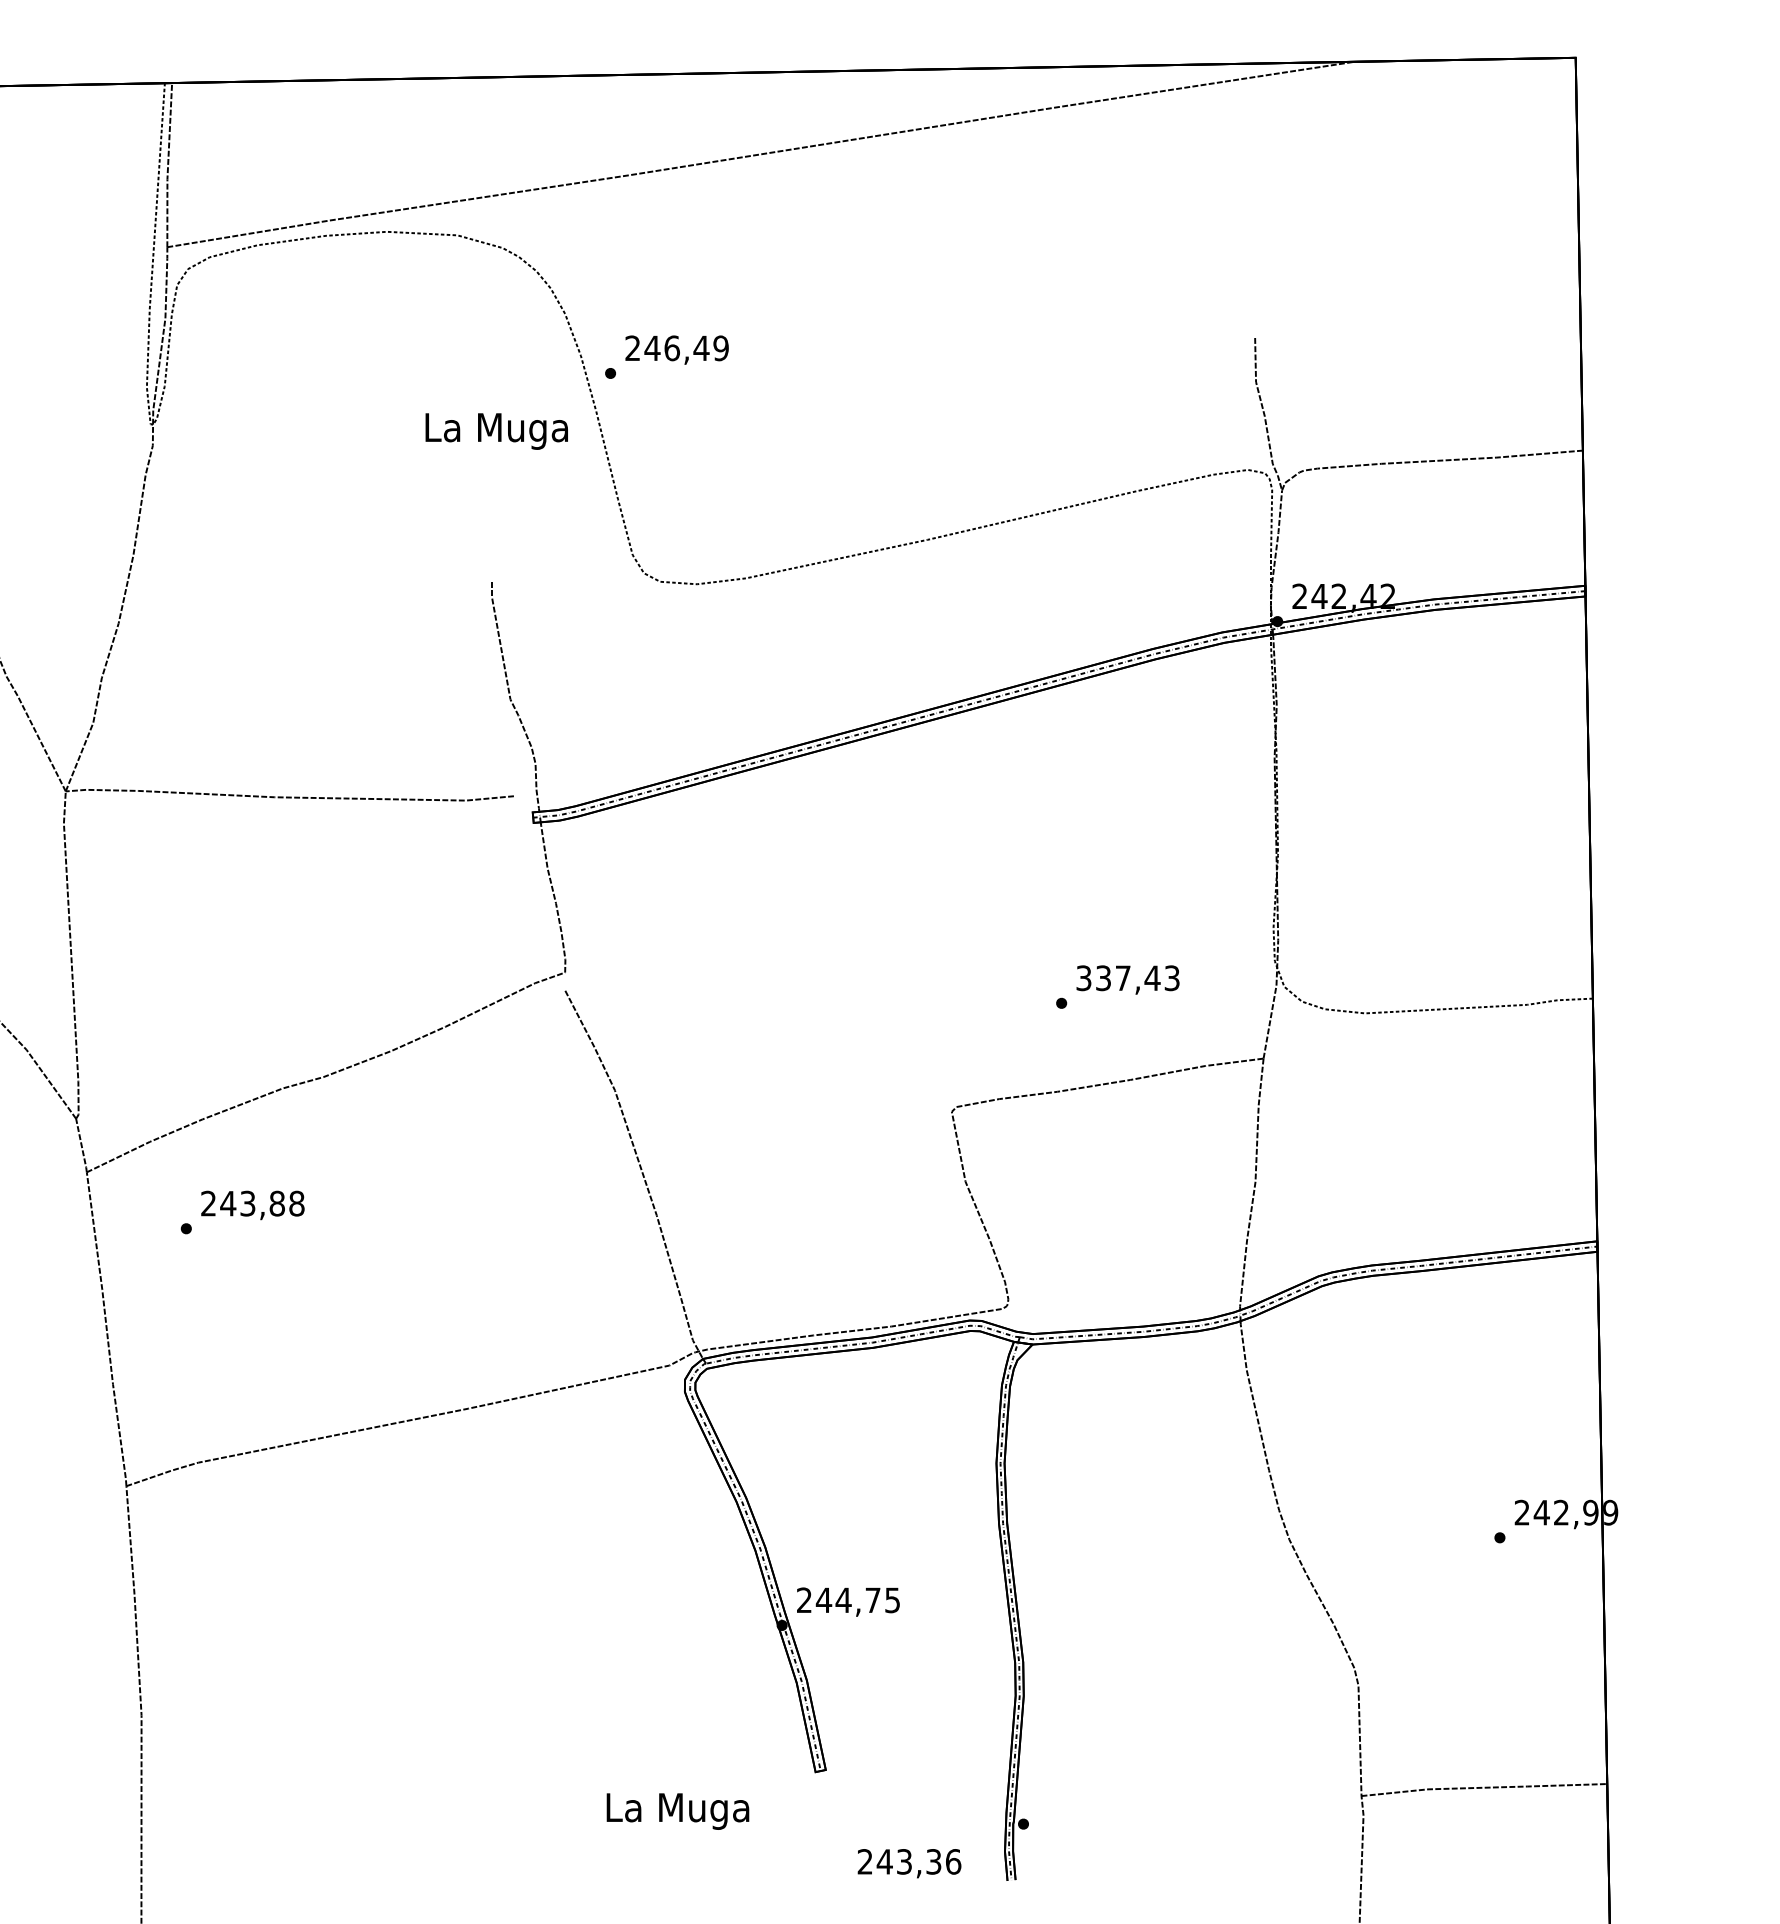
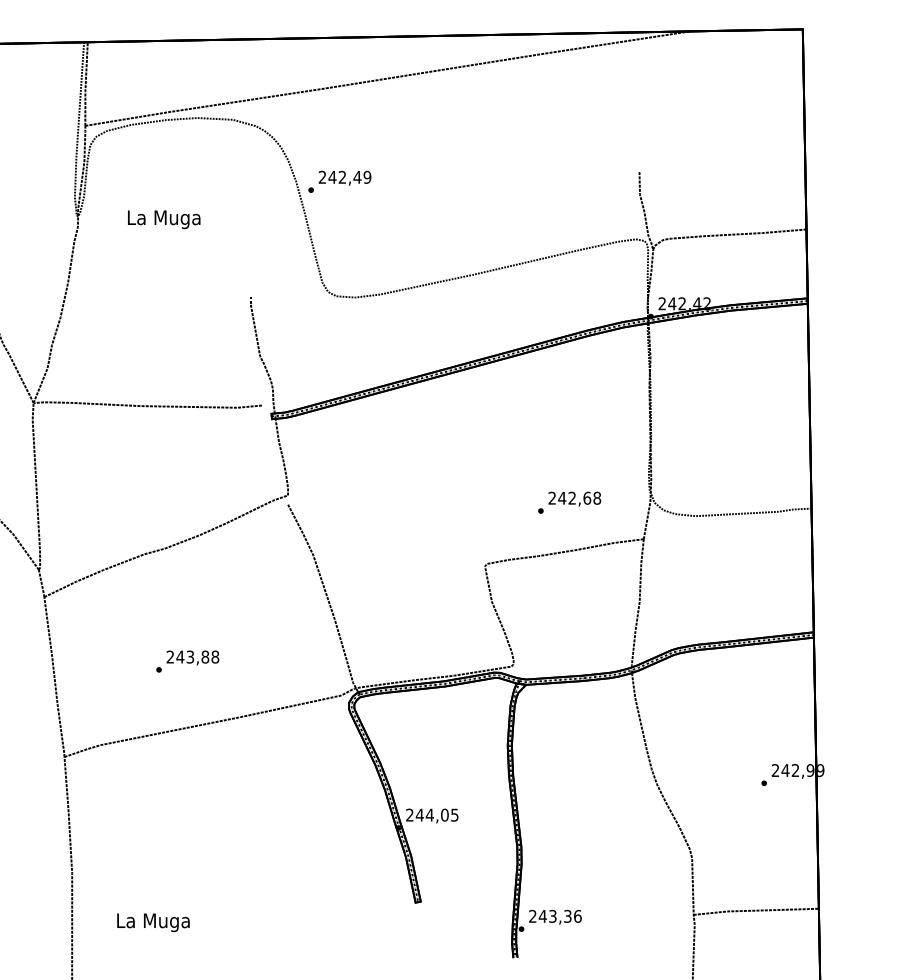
text: (672, 346) -> (342, 176), 246,49 -> 242,49
text: (497, 431) -> (164, 219), moved
text: (1127, 976) -> (574, 497), 337,43 -> 242,68
text: (242, 1212) -> (187, 661), moved
text: (872, 1598) -> (444, 814), 244,75 -> 244,05
text: (677, 1810) -> (153, 922), moved
text: (909, 1862) -> (555, 916), moved

